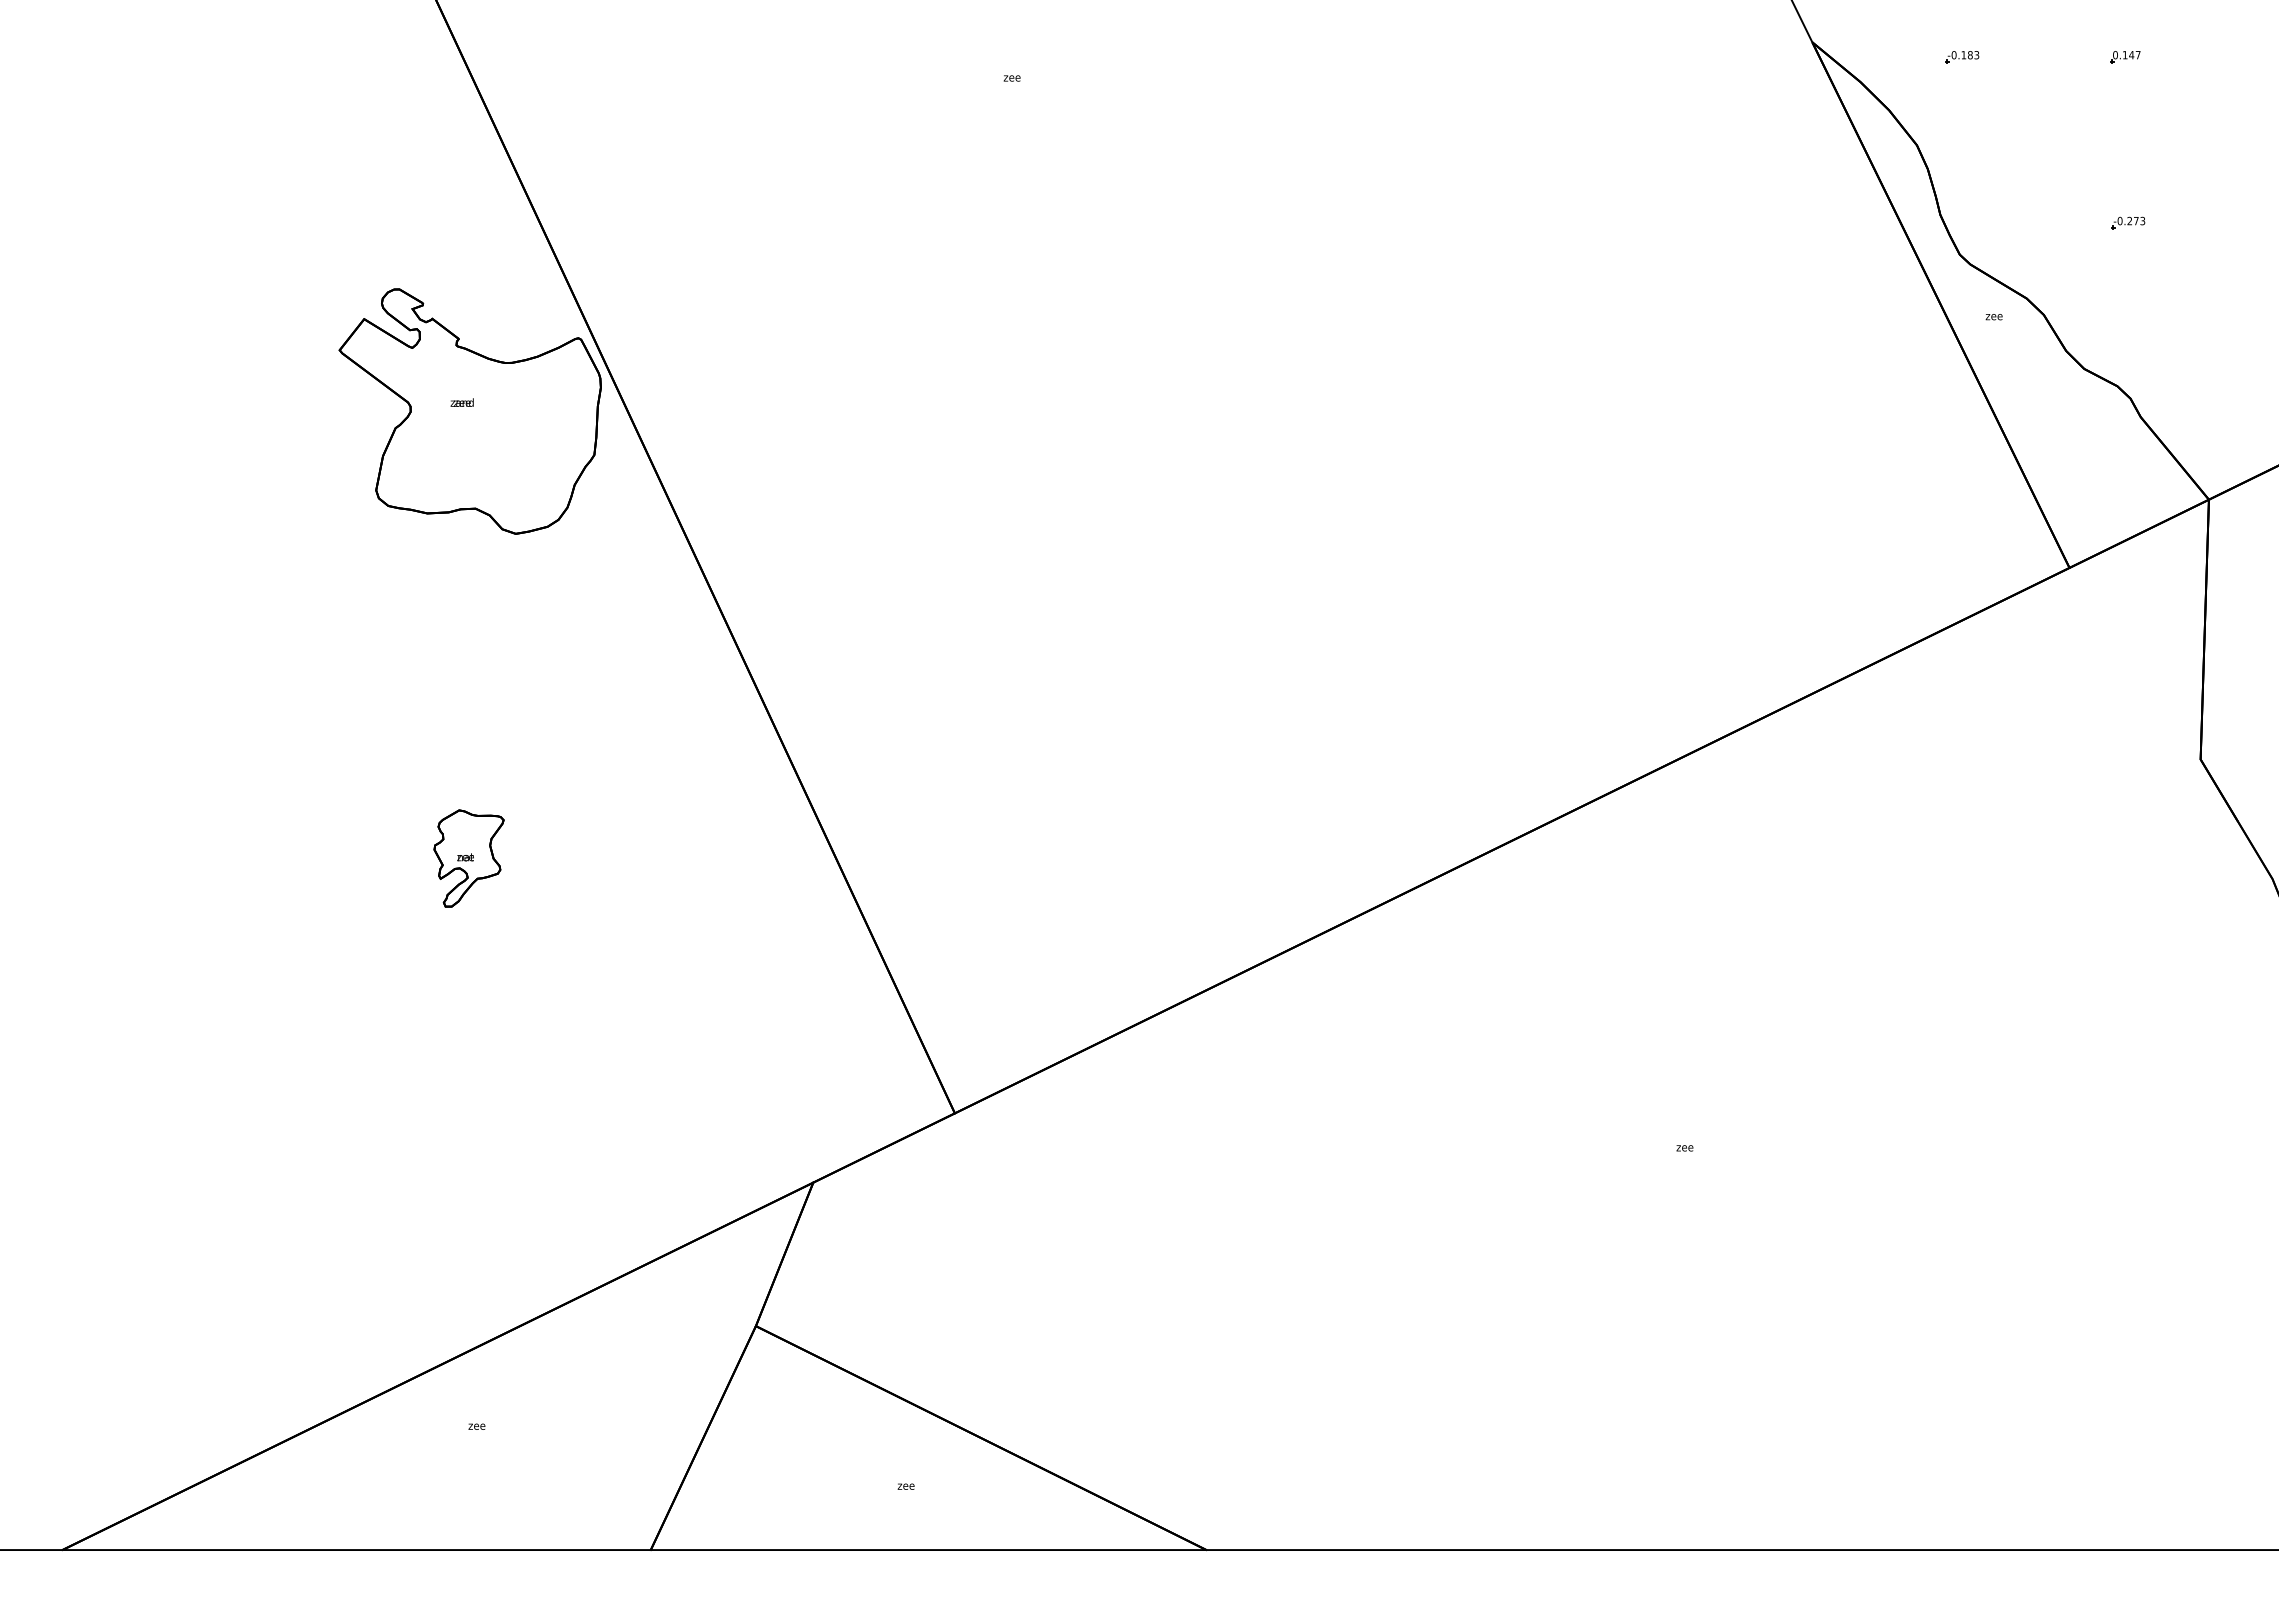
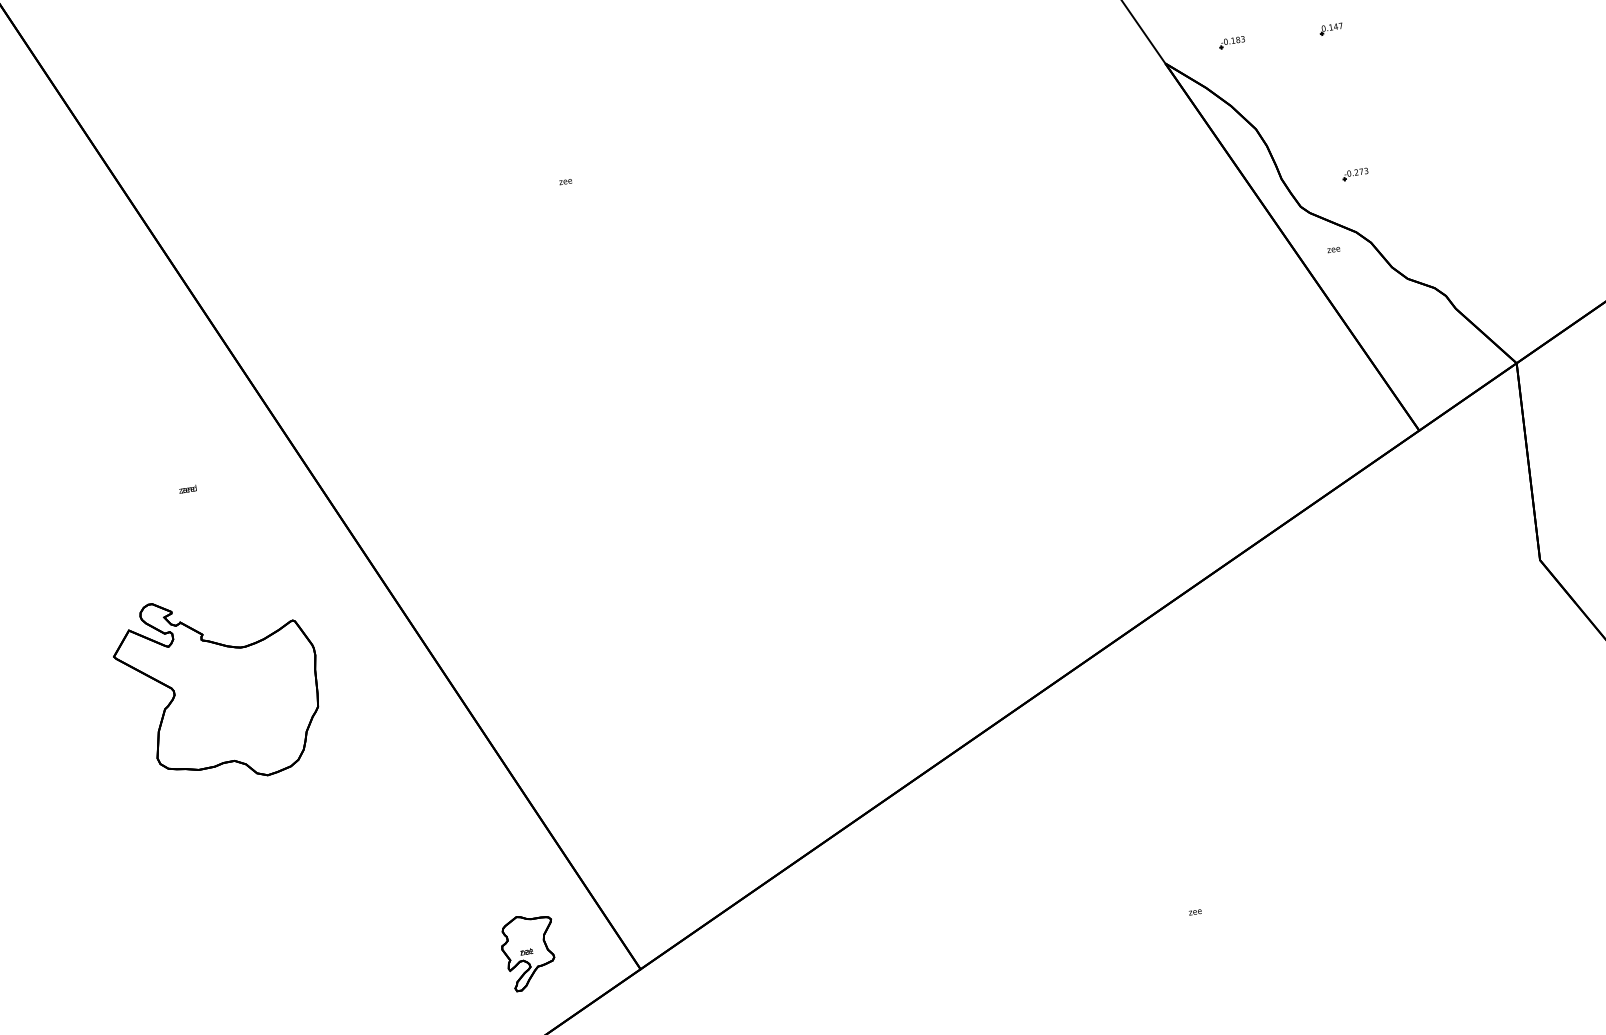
part: (1962, 57) -> (1232, 42), moved
part: (2125, 57) -> (1331, 29), moved
part: (2128, 222) -> (1355, 173), moved
part: (469, 411) -> (218, 688), moved
part: (468, 858) -> (528, 952), moved

